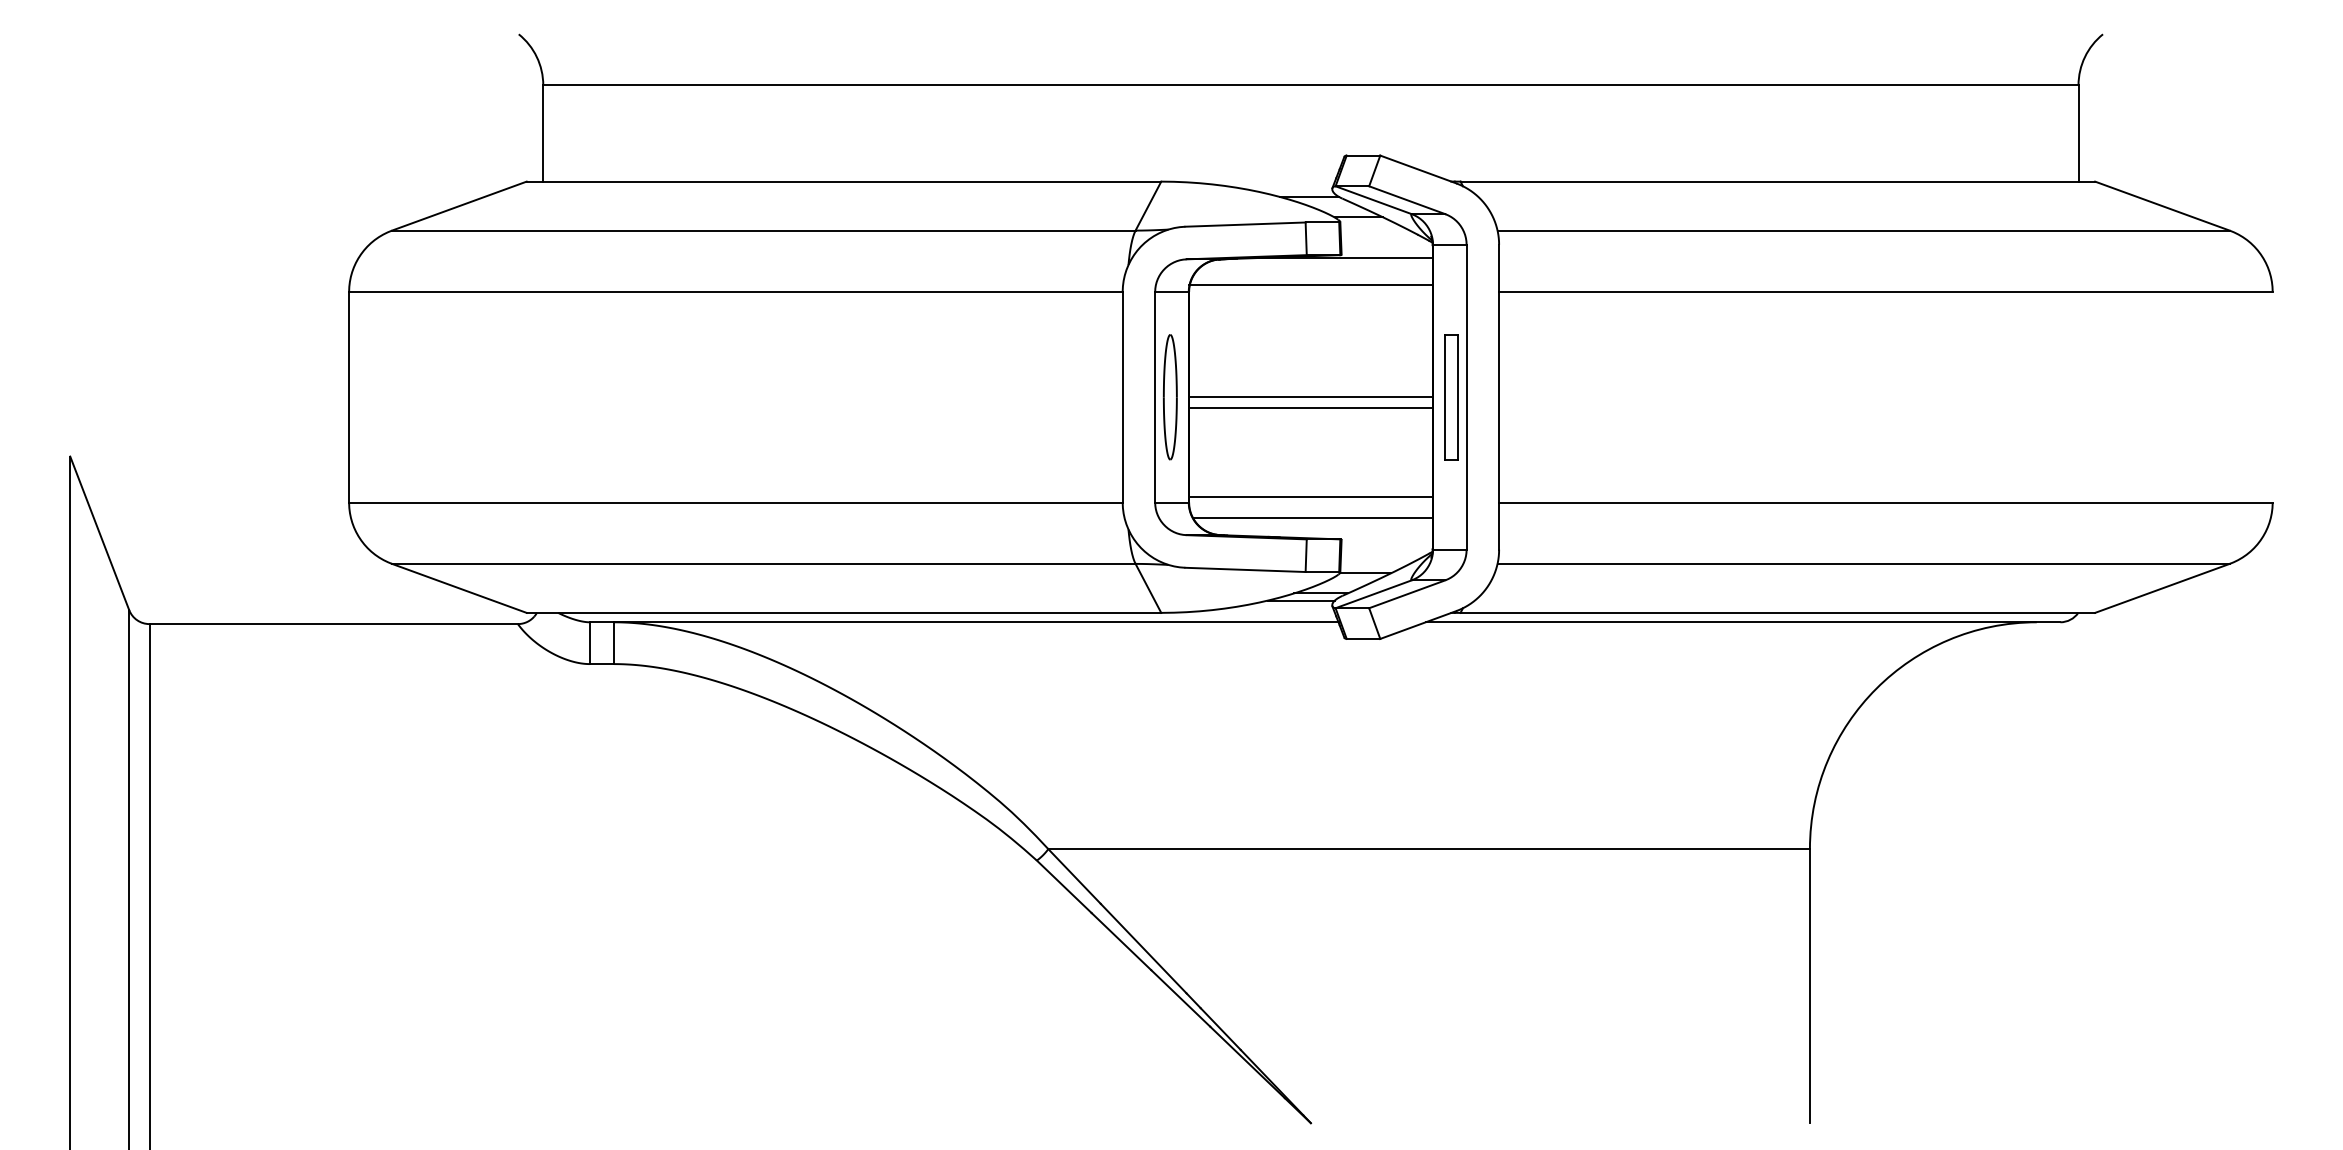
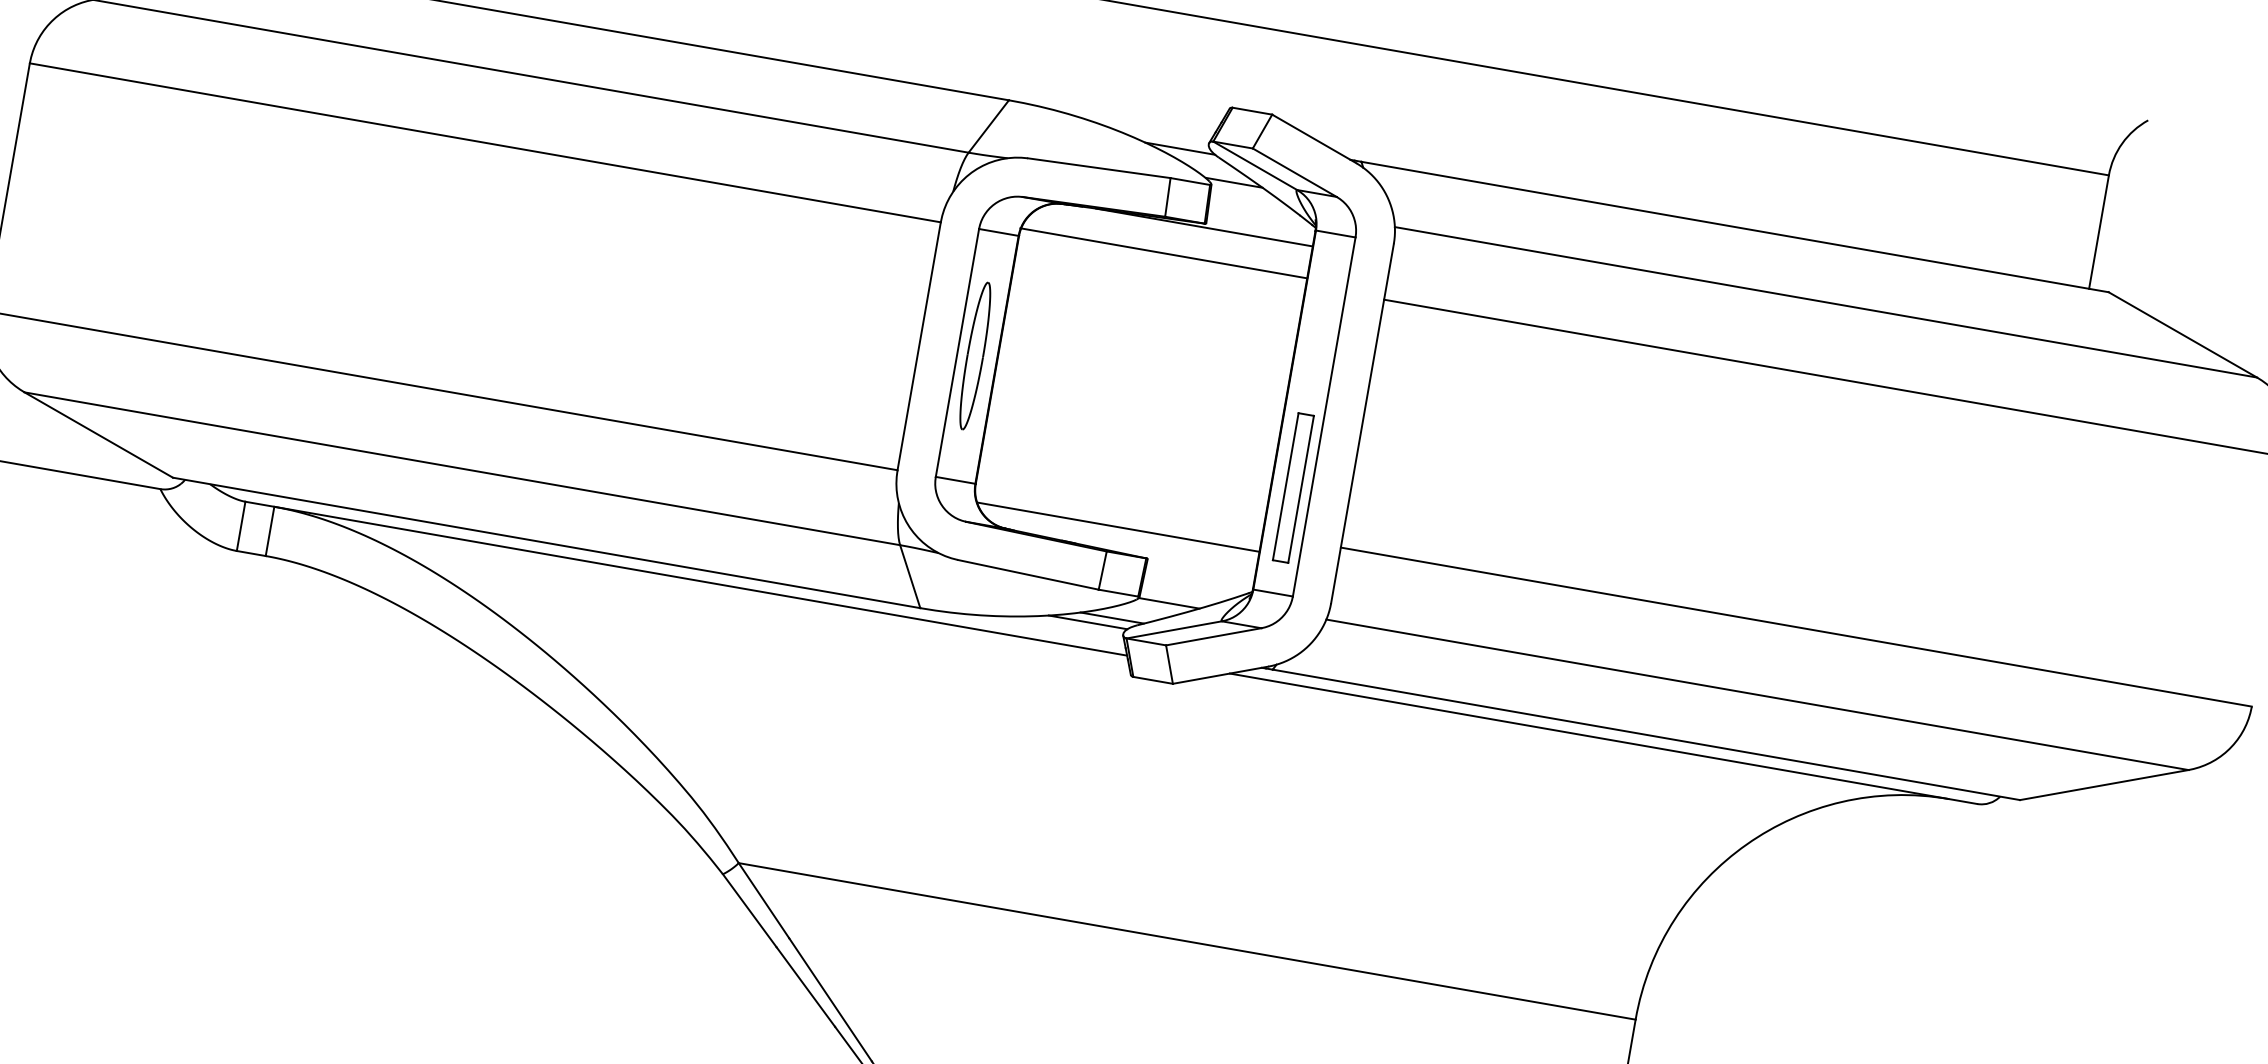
line: (1310, 397) -> (1140, 385), removed
part: (1451, 397) -> (1293, 488), moved
line: (1310, 408) -> (1138, 398), removed
line: (1310, 497) -> (1119, 502), removed

